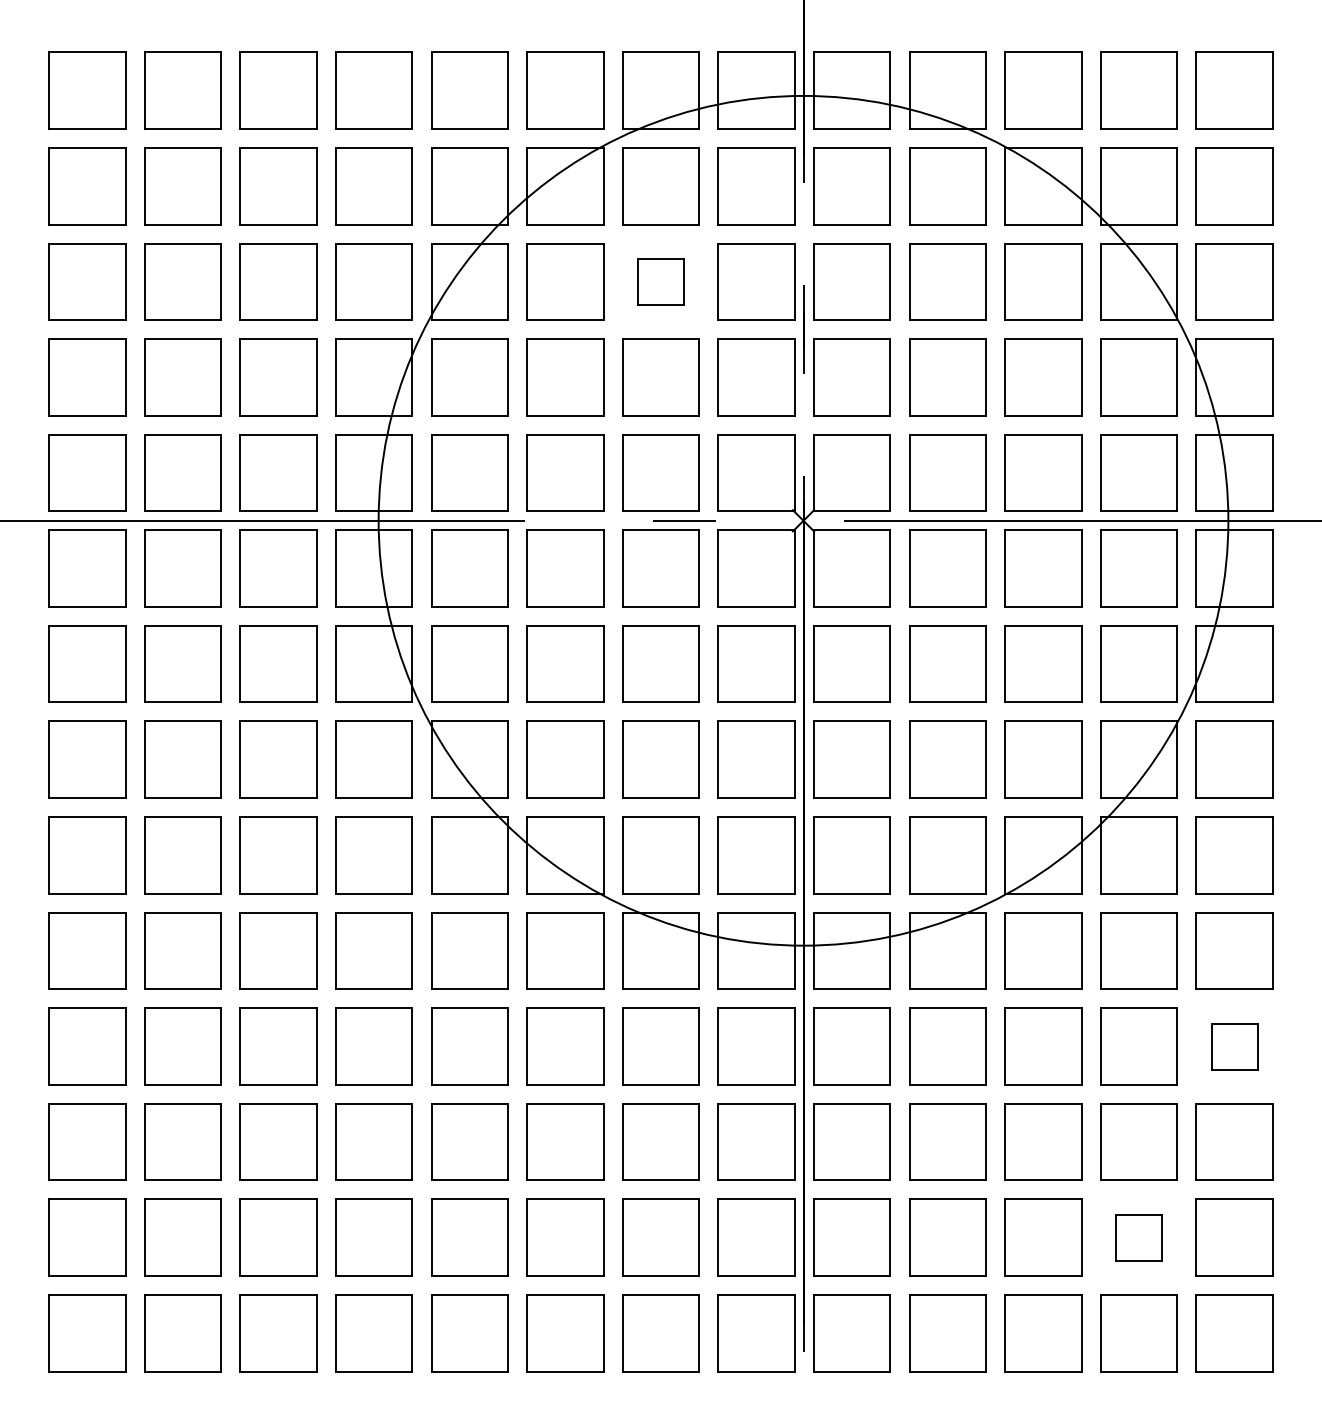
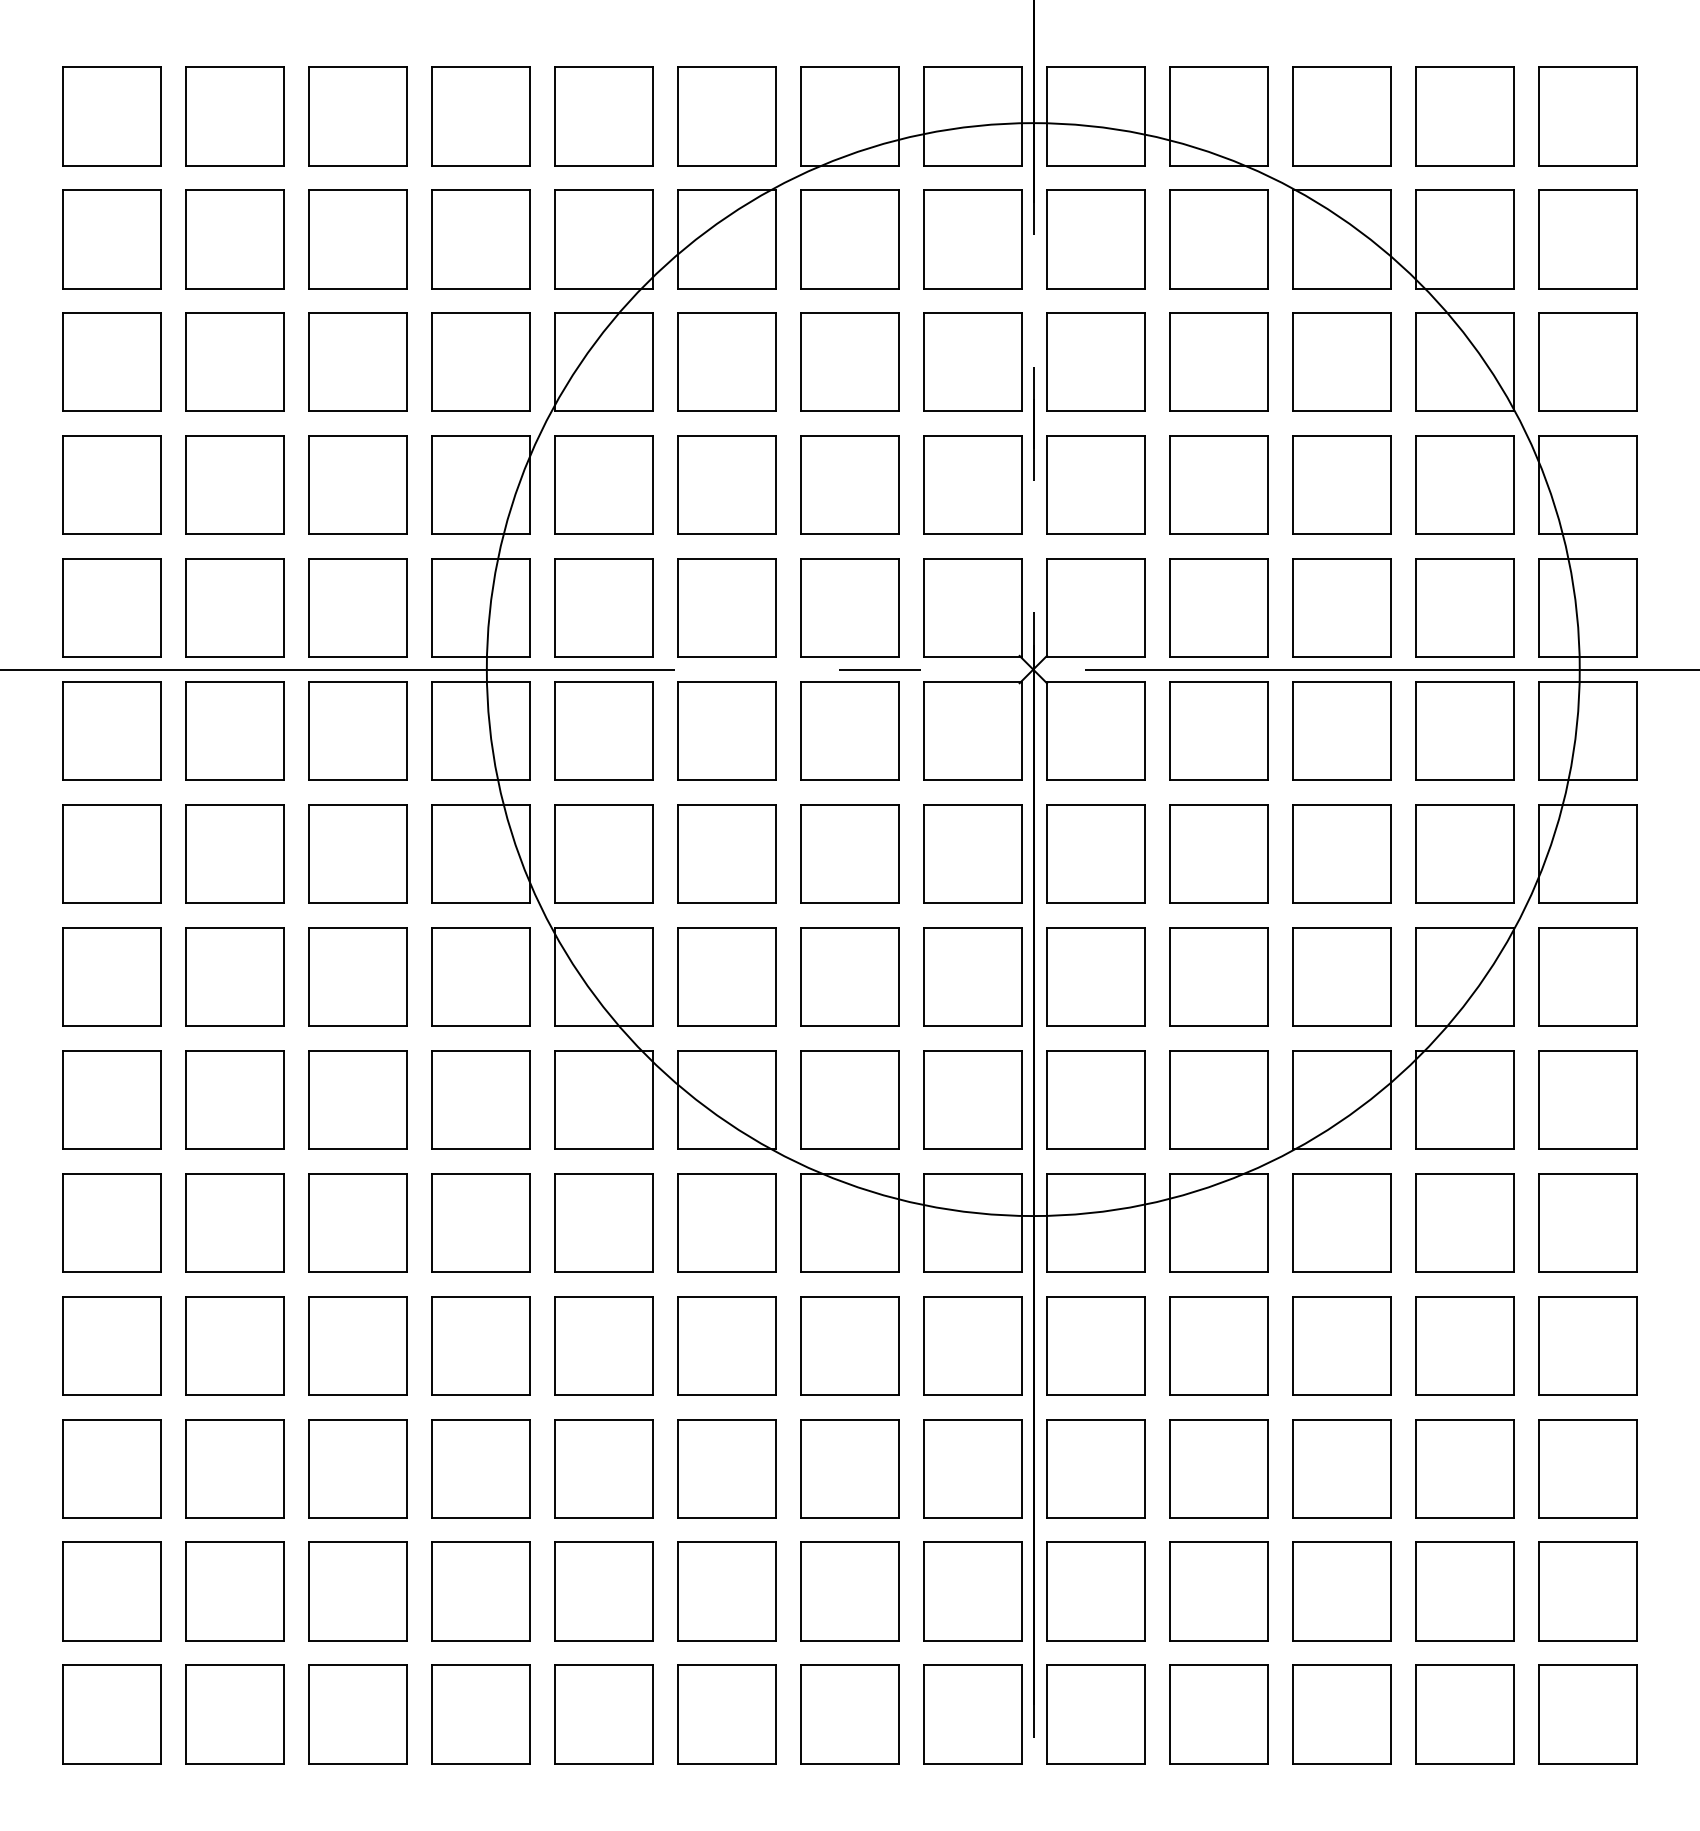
part: (660, 281) -> (849, 361), size x1.67
part: (1234, 1046) -> (1587, 1345), size x1.67
part: (1138, 1237) -> (1464, 1591), size x1.67

